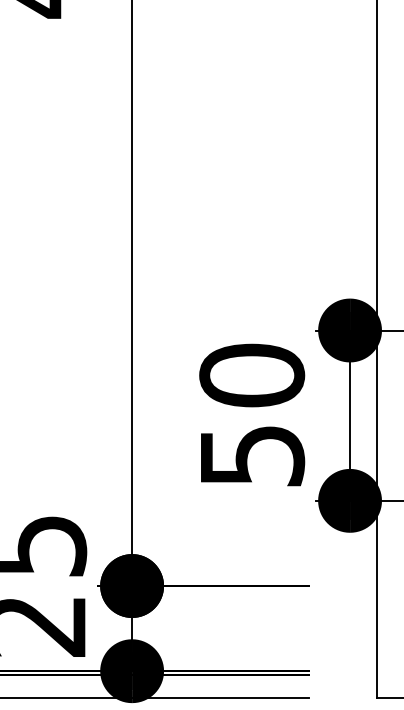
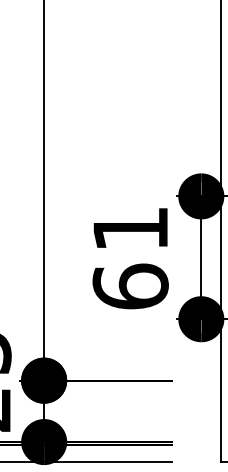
text: (252, 414) -> (130, 256), 50 -> 61

